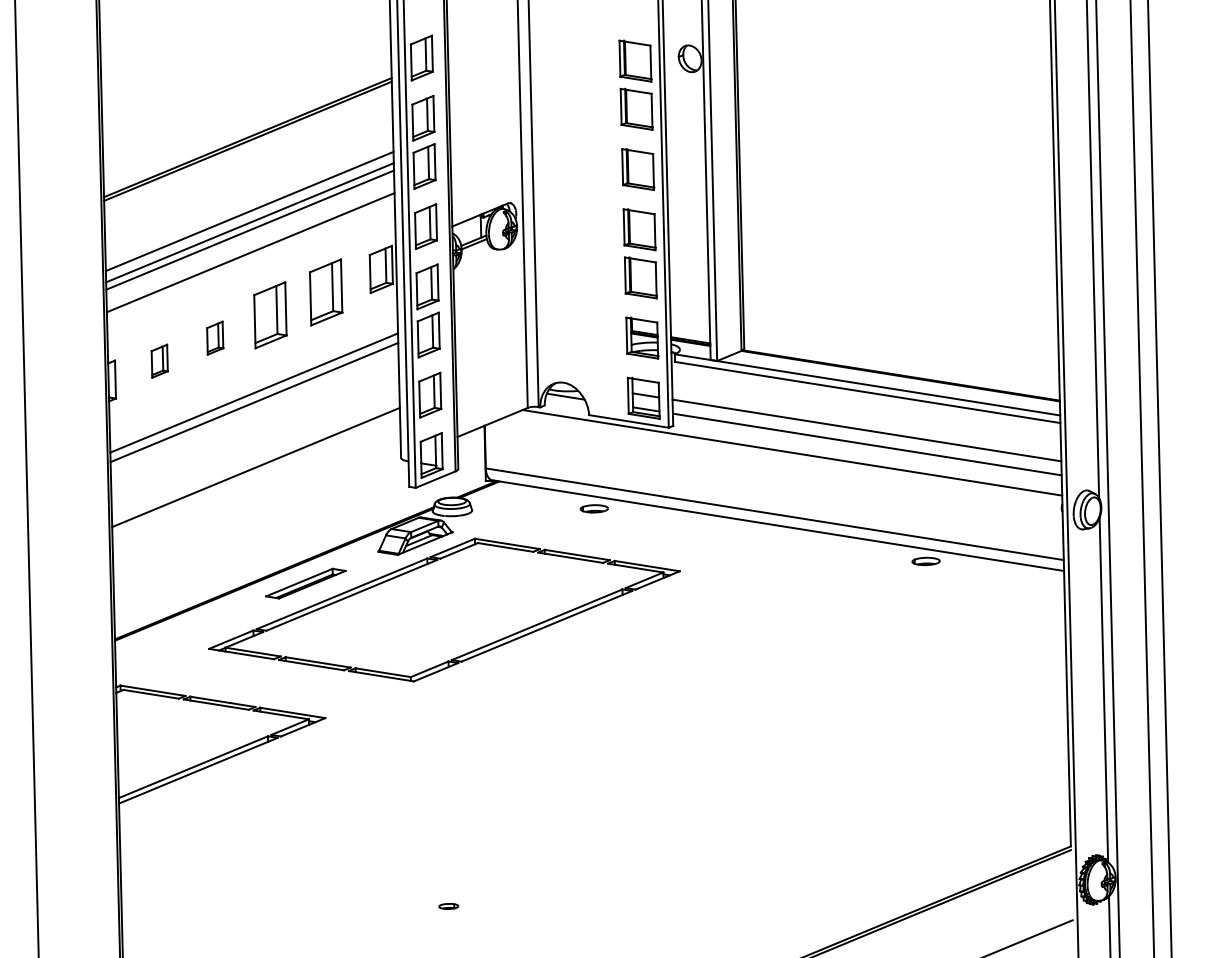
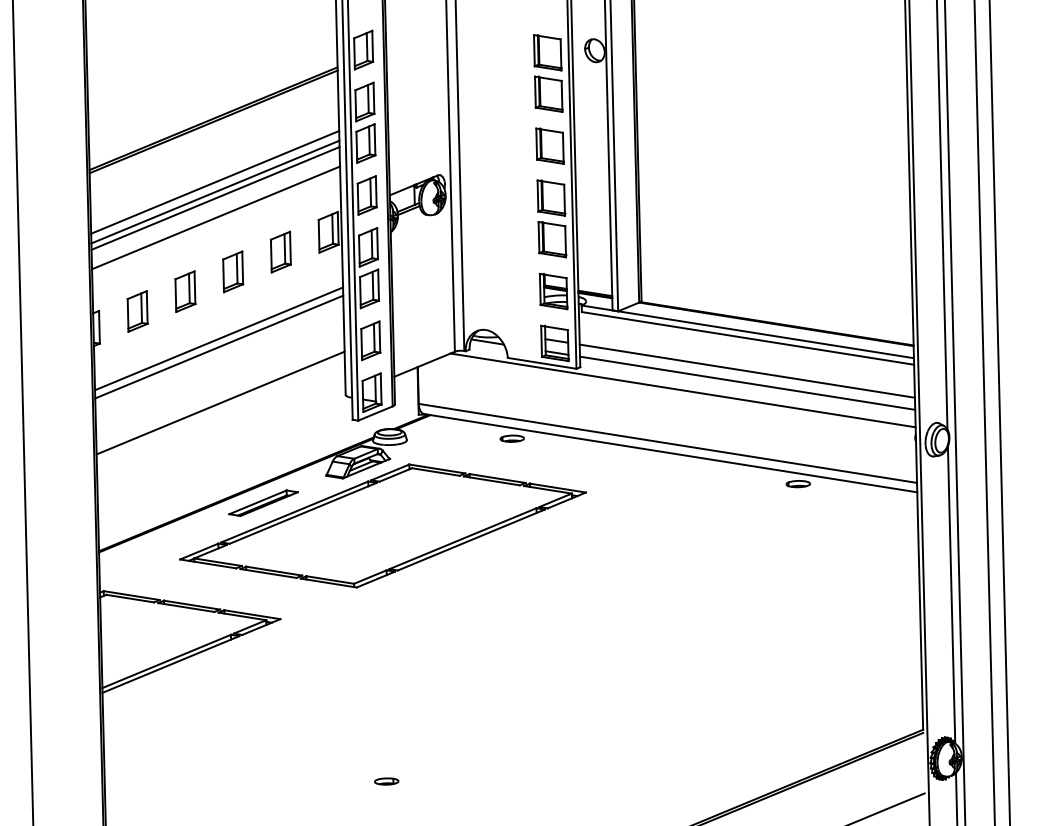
part: (325, 291) -> (280, 251), size x0.71
part: (270, 314) -> (233, 271), size x0.71
part: (215, 338) -> (185, 291), size x1.43
part: (159, 361) -> (137, 311), size x1.43
part: (448, 906) -> (386, 781), size x1.43

